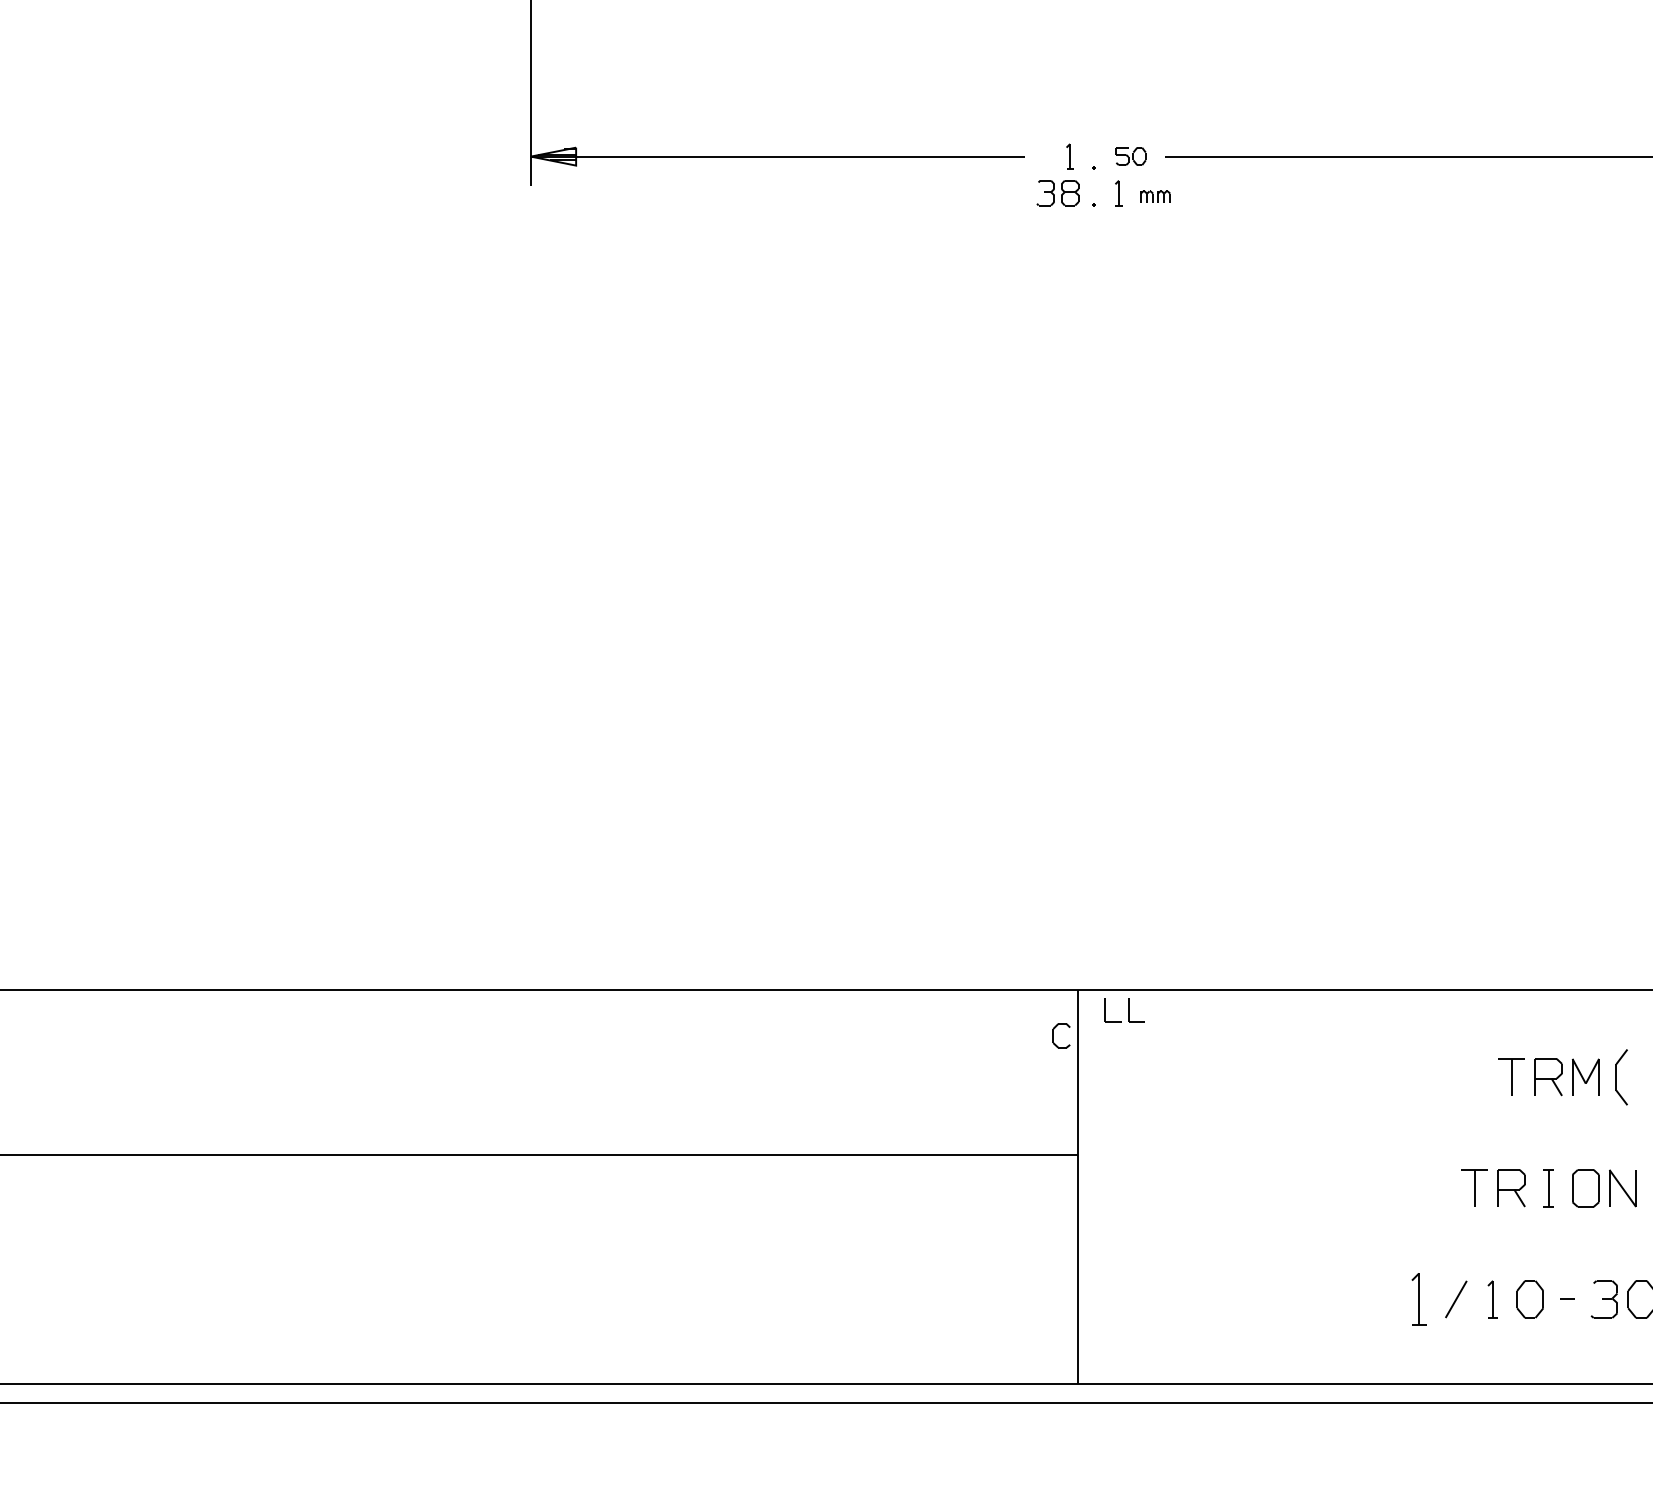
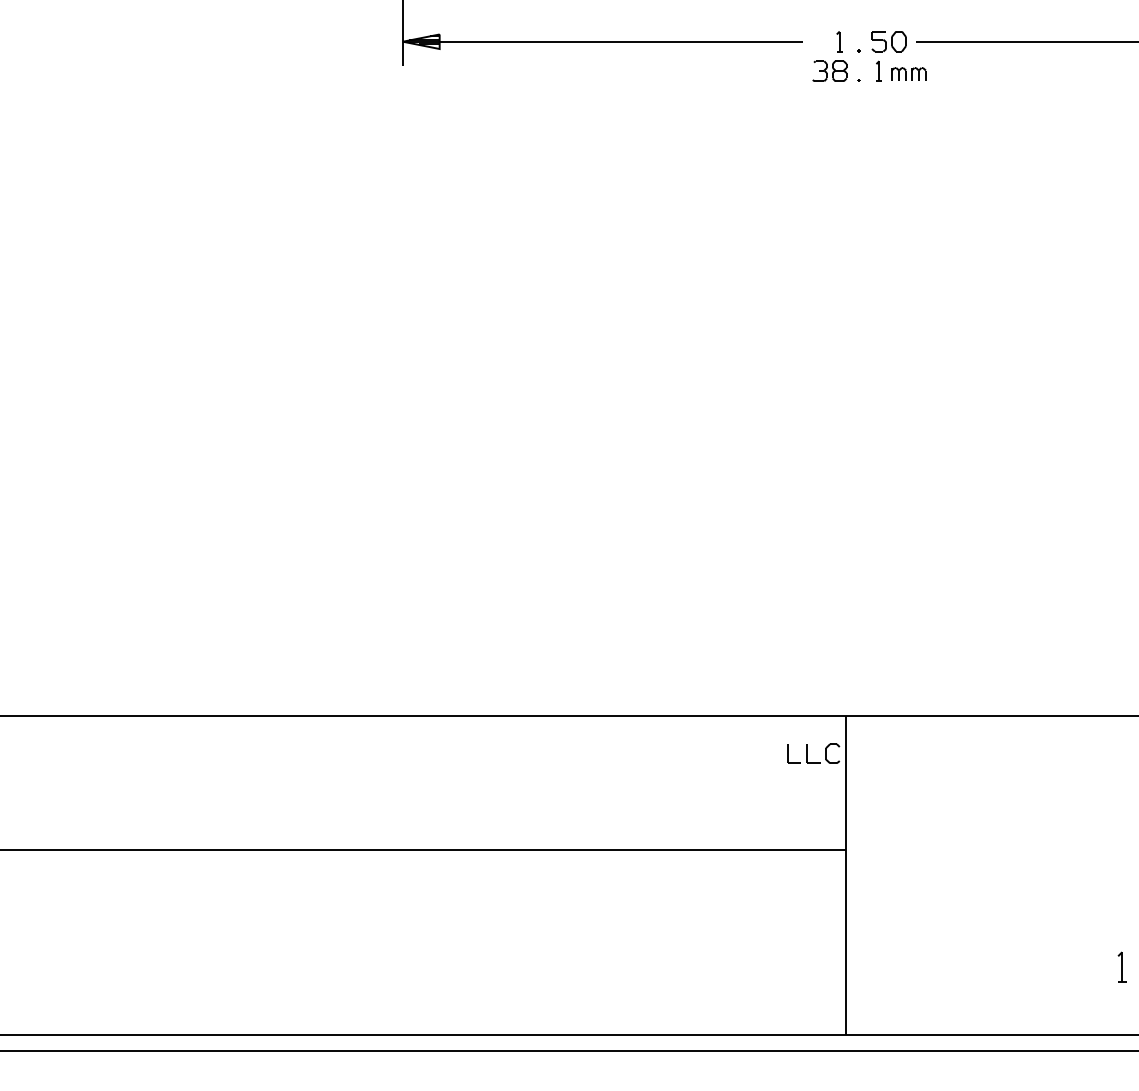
part: (1130, 156) -> (888, 41), size x1.43
part: (1155, 196) -> (908, 74), size x1.43
part: (1124, 1010) -> (803, 754), moved
part: (1418, 1299) -> (1121, 967), size x0.71

